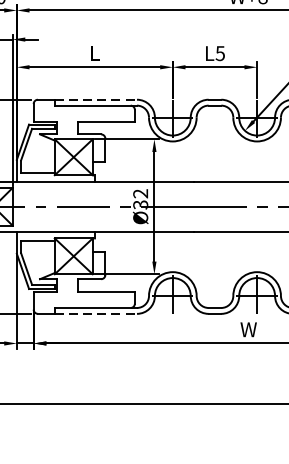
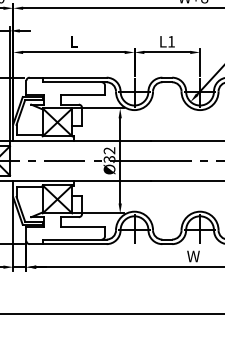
text: (219, 53) -> (170, 41), L5 -> L1
line: (95, 99) -> (74, 77), dashed -> solid
line: (95, 314) -> (74, 244), dashed -> solid

